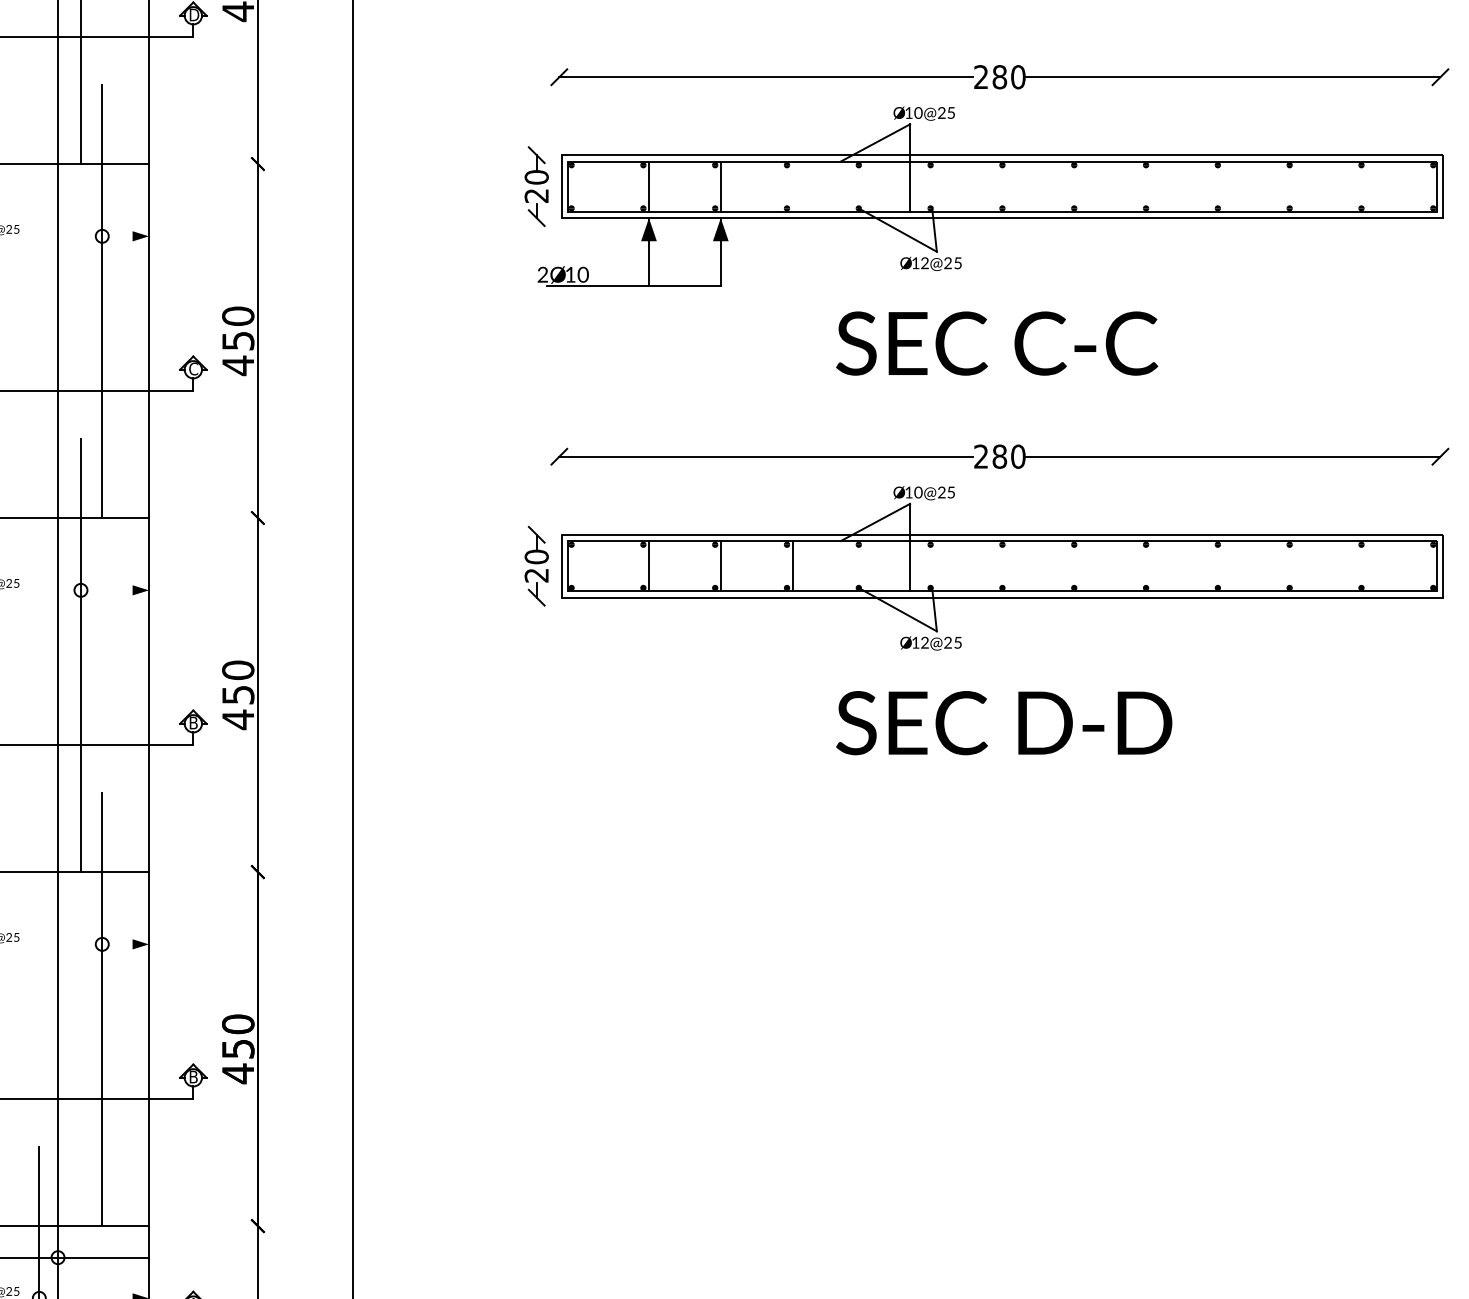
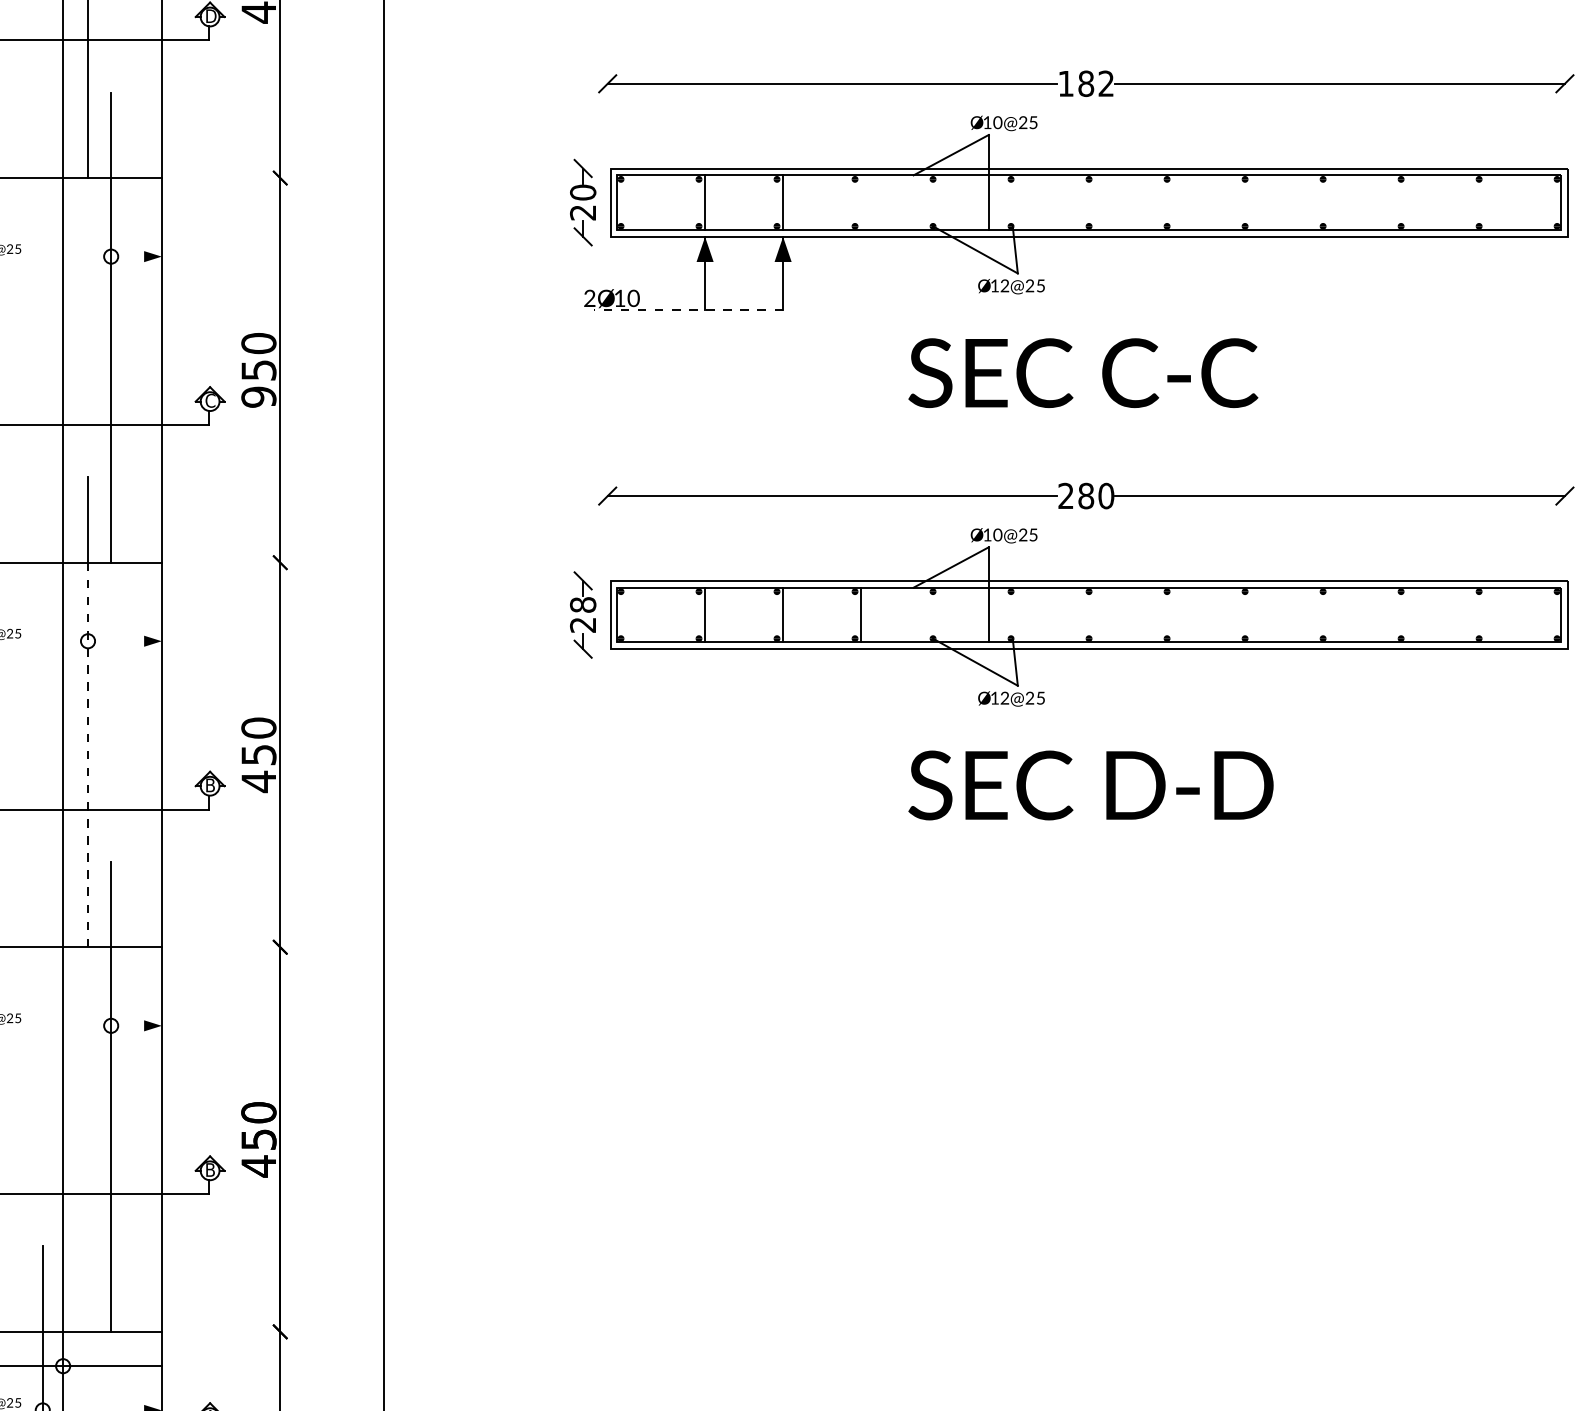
text: (1000, 76) -> (1086, 83), 280 -> 182
line: (633, 285) -> (688, 310), solid -> dashed
text: (237, 365) -> (258, 397), 450 -> 950
text: (537, 556) -> (583, 604), 20 -> 28
line: (81, 694) -> (88, 754), solid -> dashed

